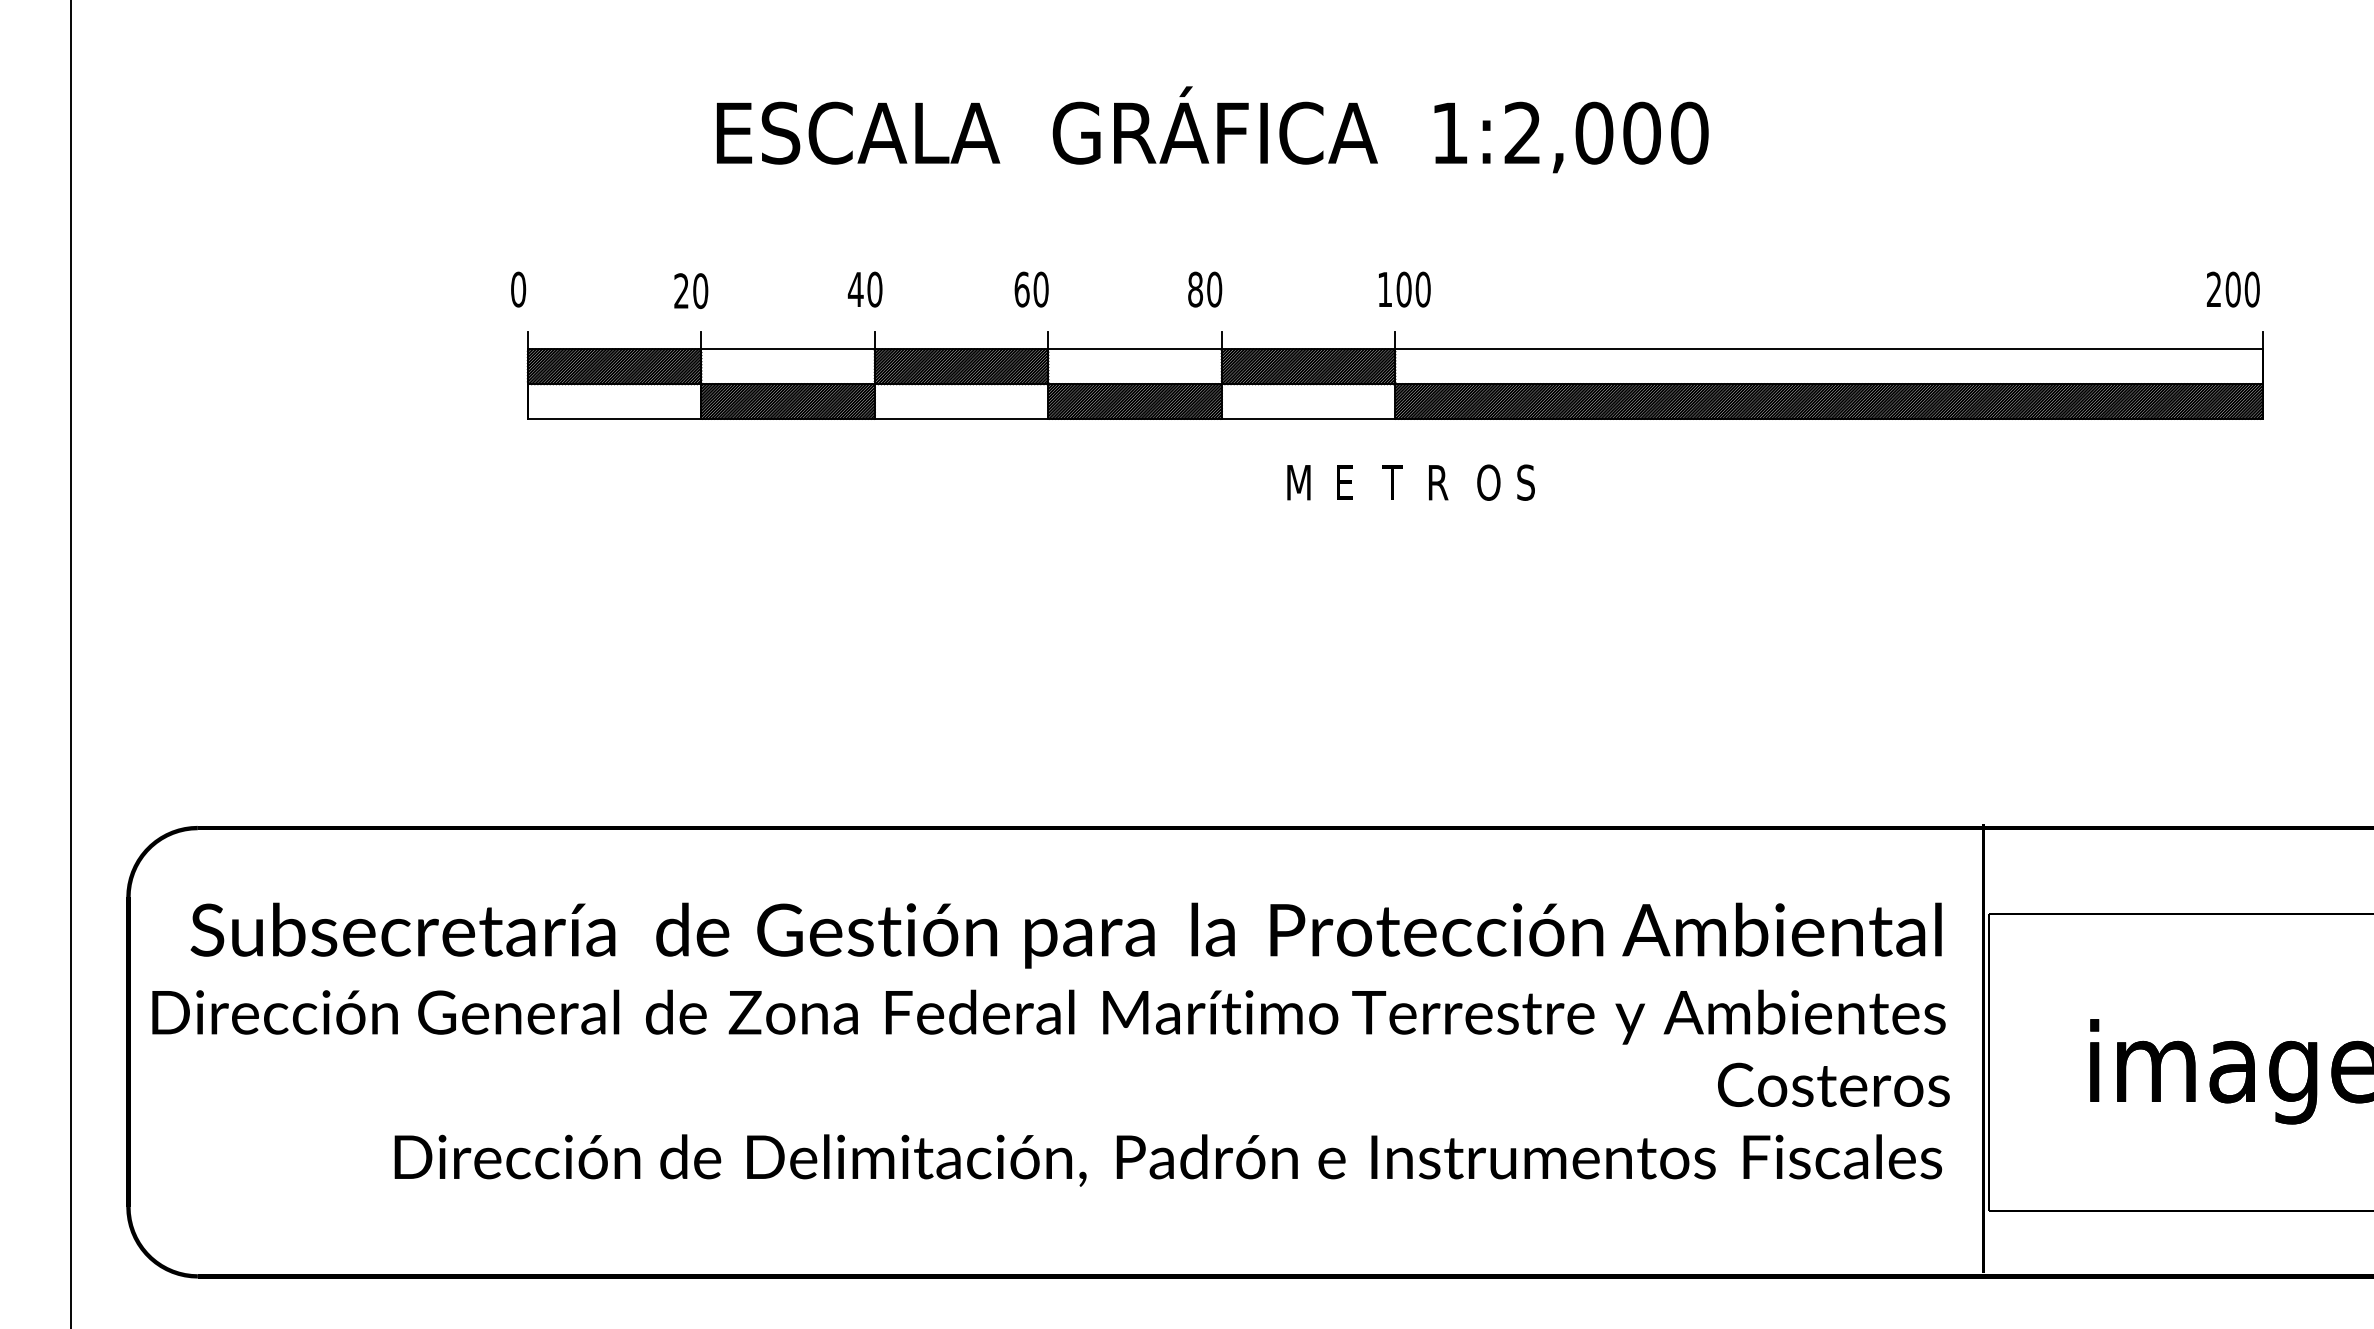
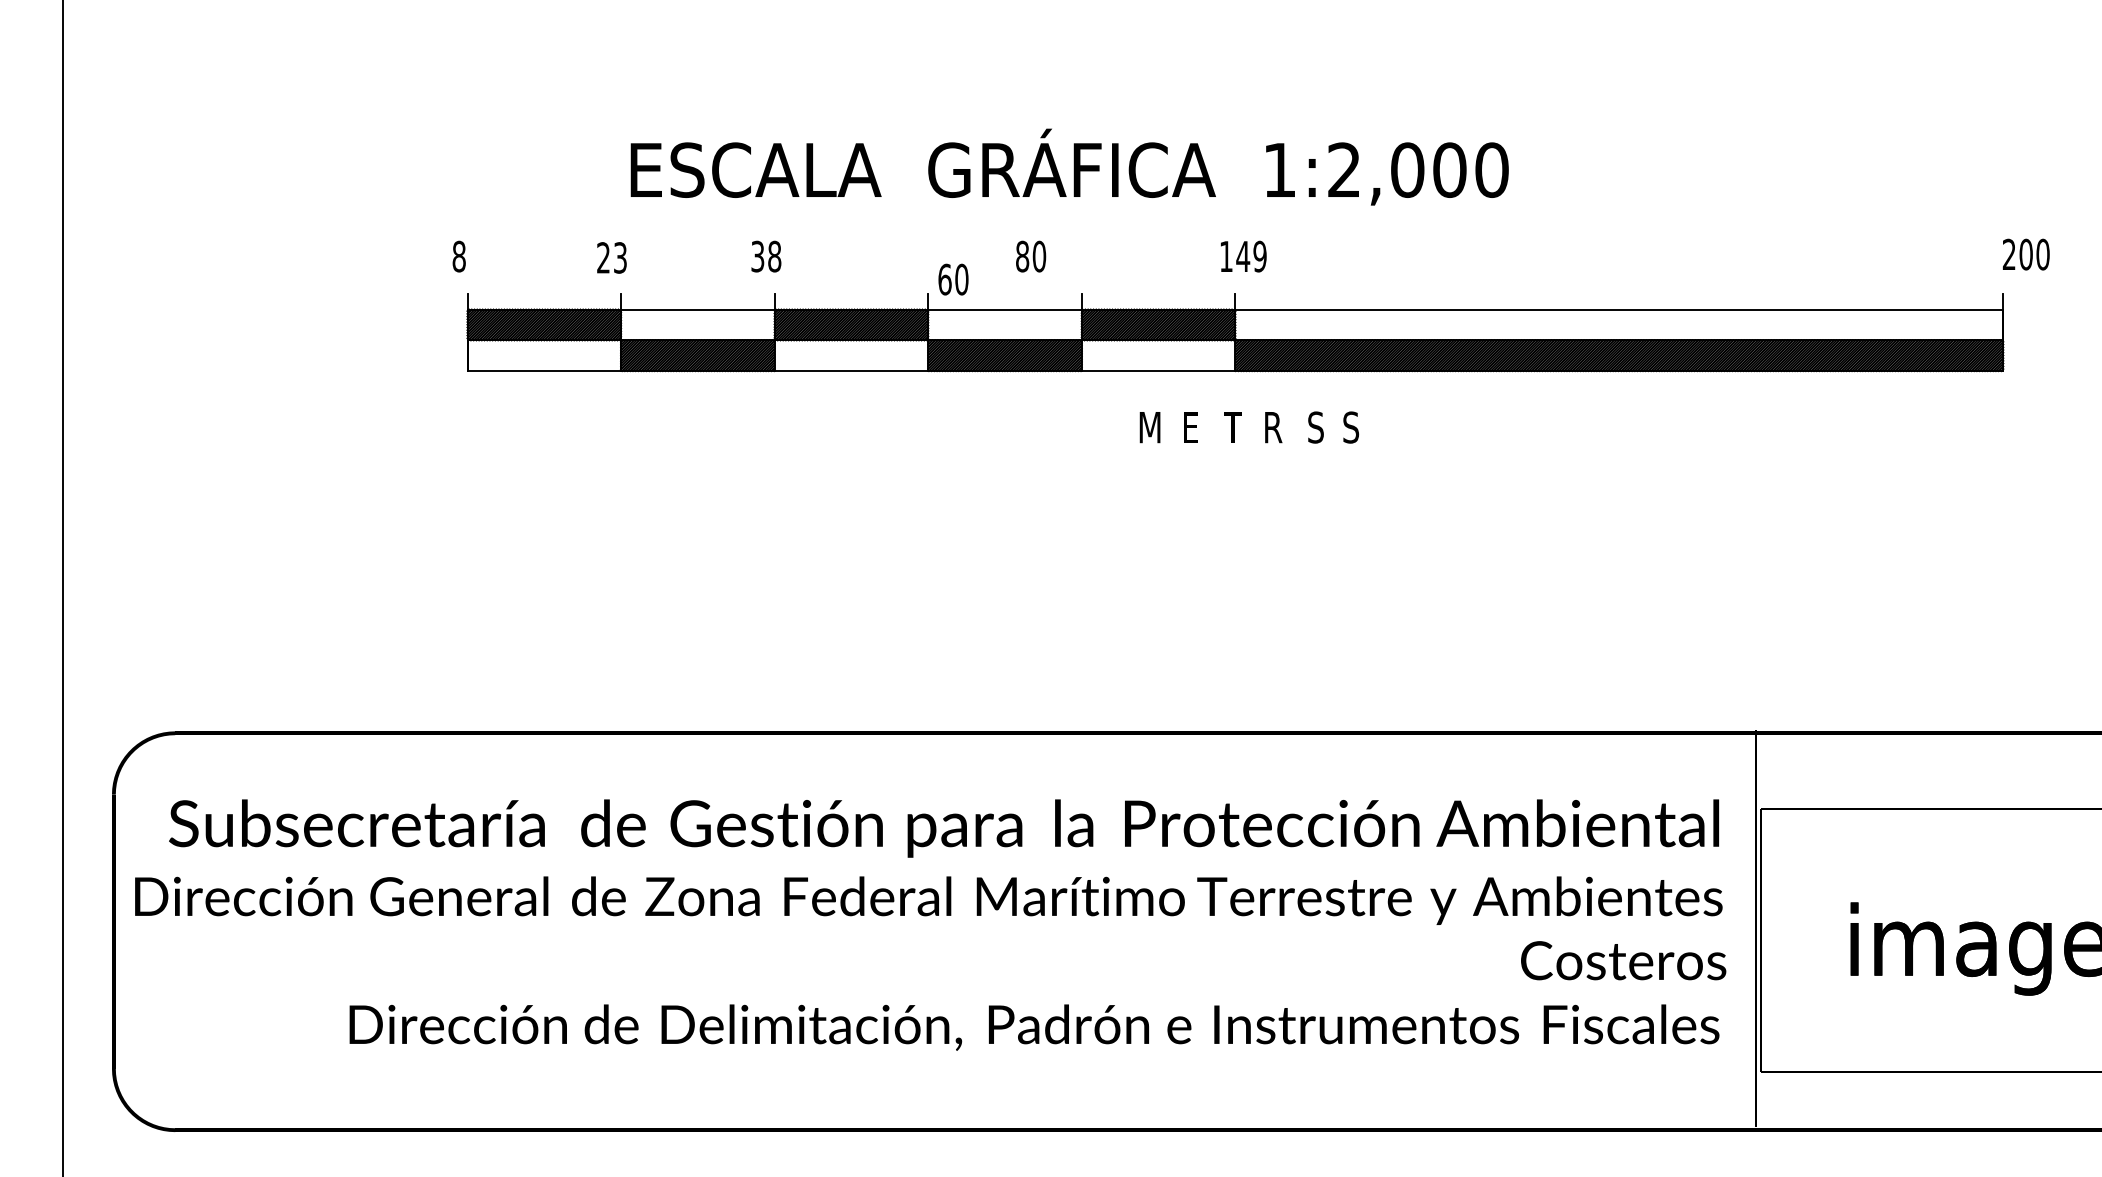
text: (1212, 129) -> (1069, 166), moved
text: (517, 289) -> (458, 256), 0 -> 8
text: (864, 289) -> (765, 256), 40 -> 38
text: (1031, 289) -> (953, 279), moved
text: (1205, 289) -> (1031, 256), moved
text: (1413, 289) -> (1251, 256), 100 -> 149
text: (2233, 289) -> (2026, 254), moved
text: (700, 290) -> (620, 257), 20 -> 23
text: (1488, 482) -> (1317, 427), O -> S

